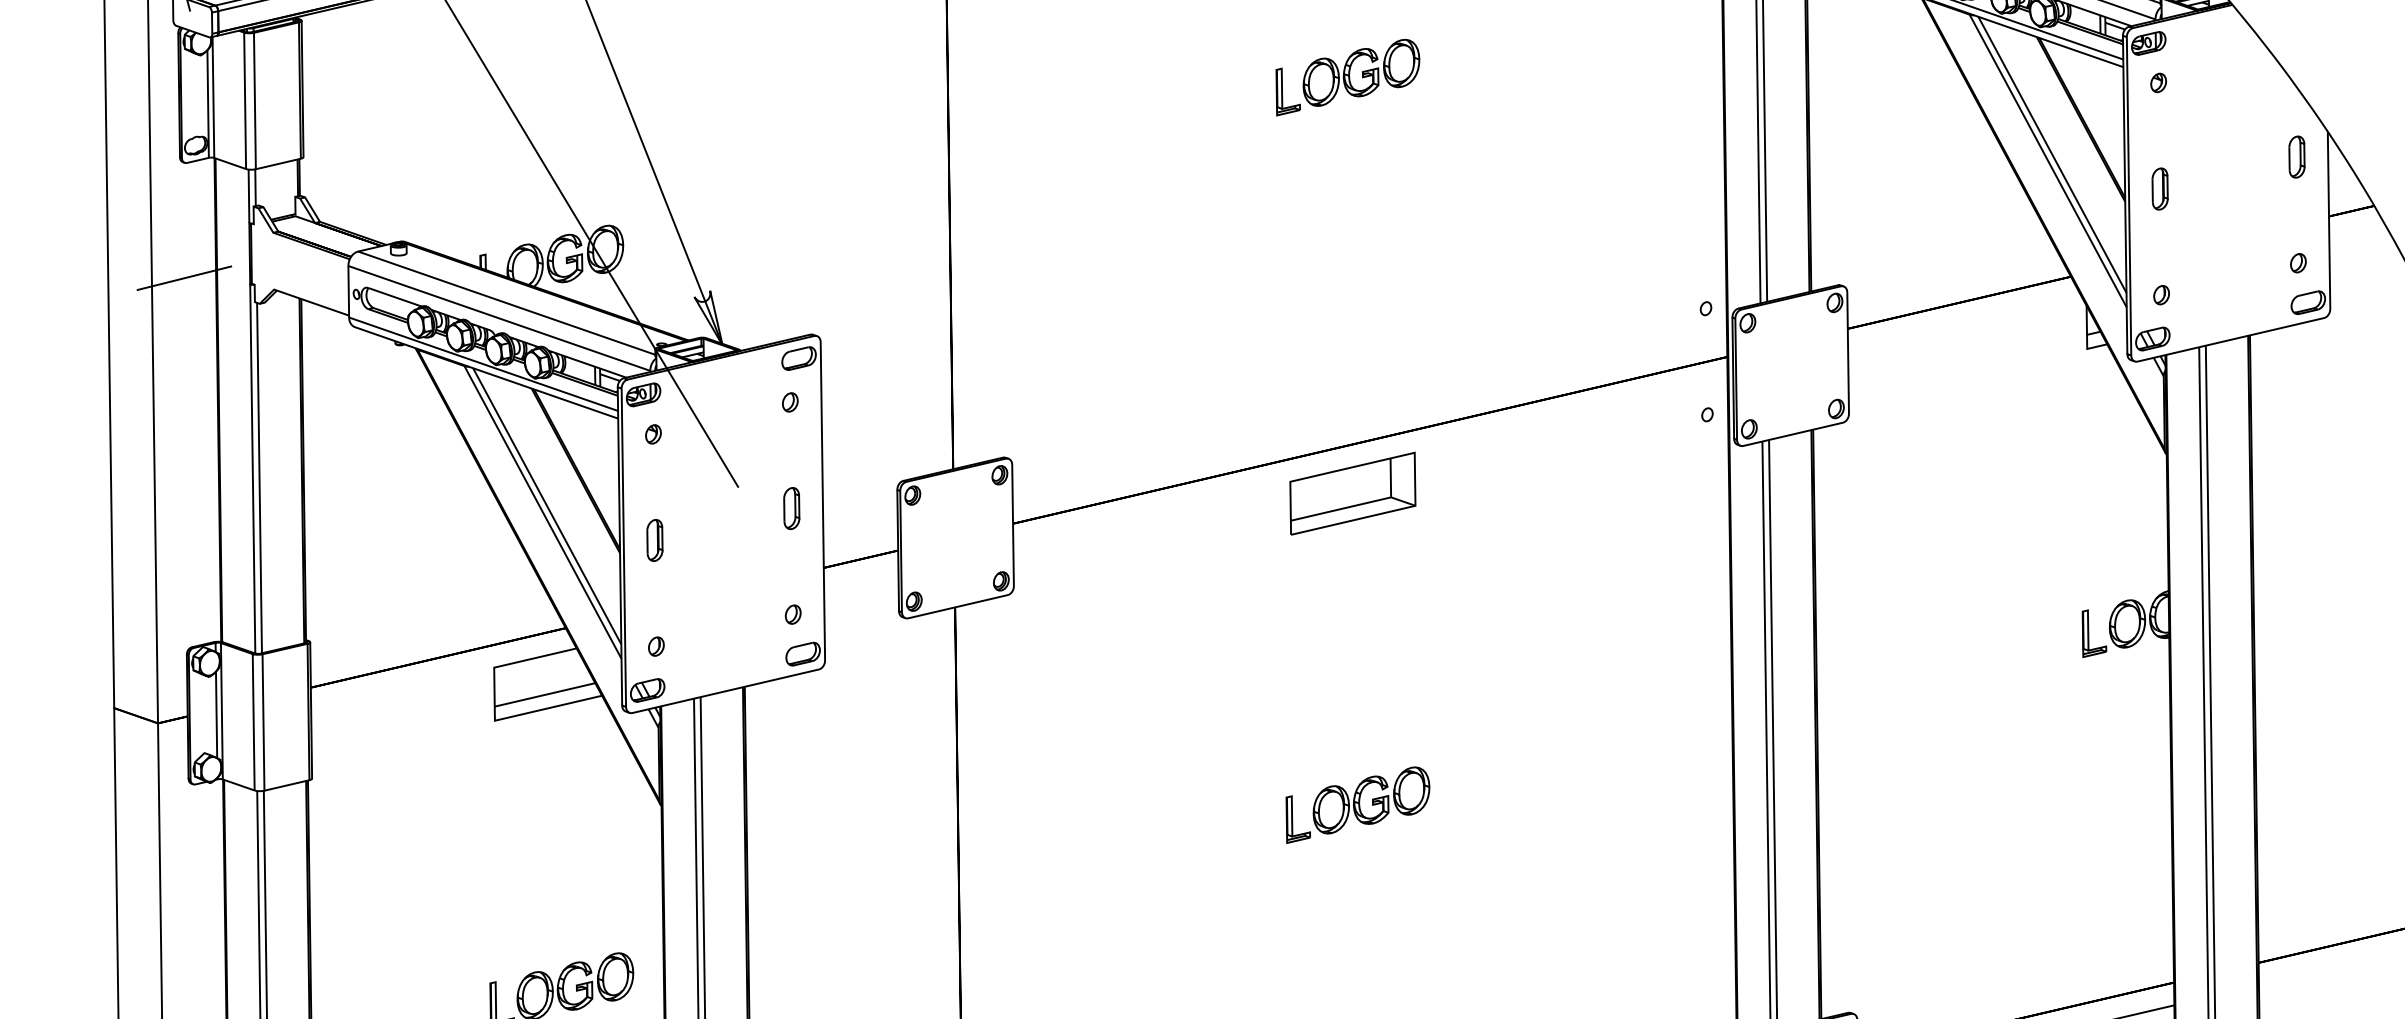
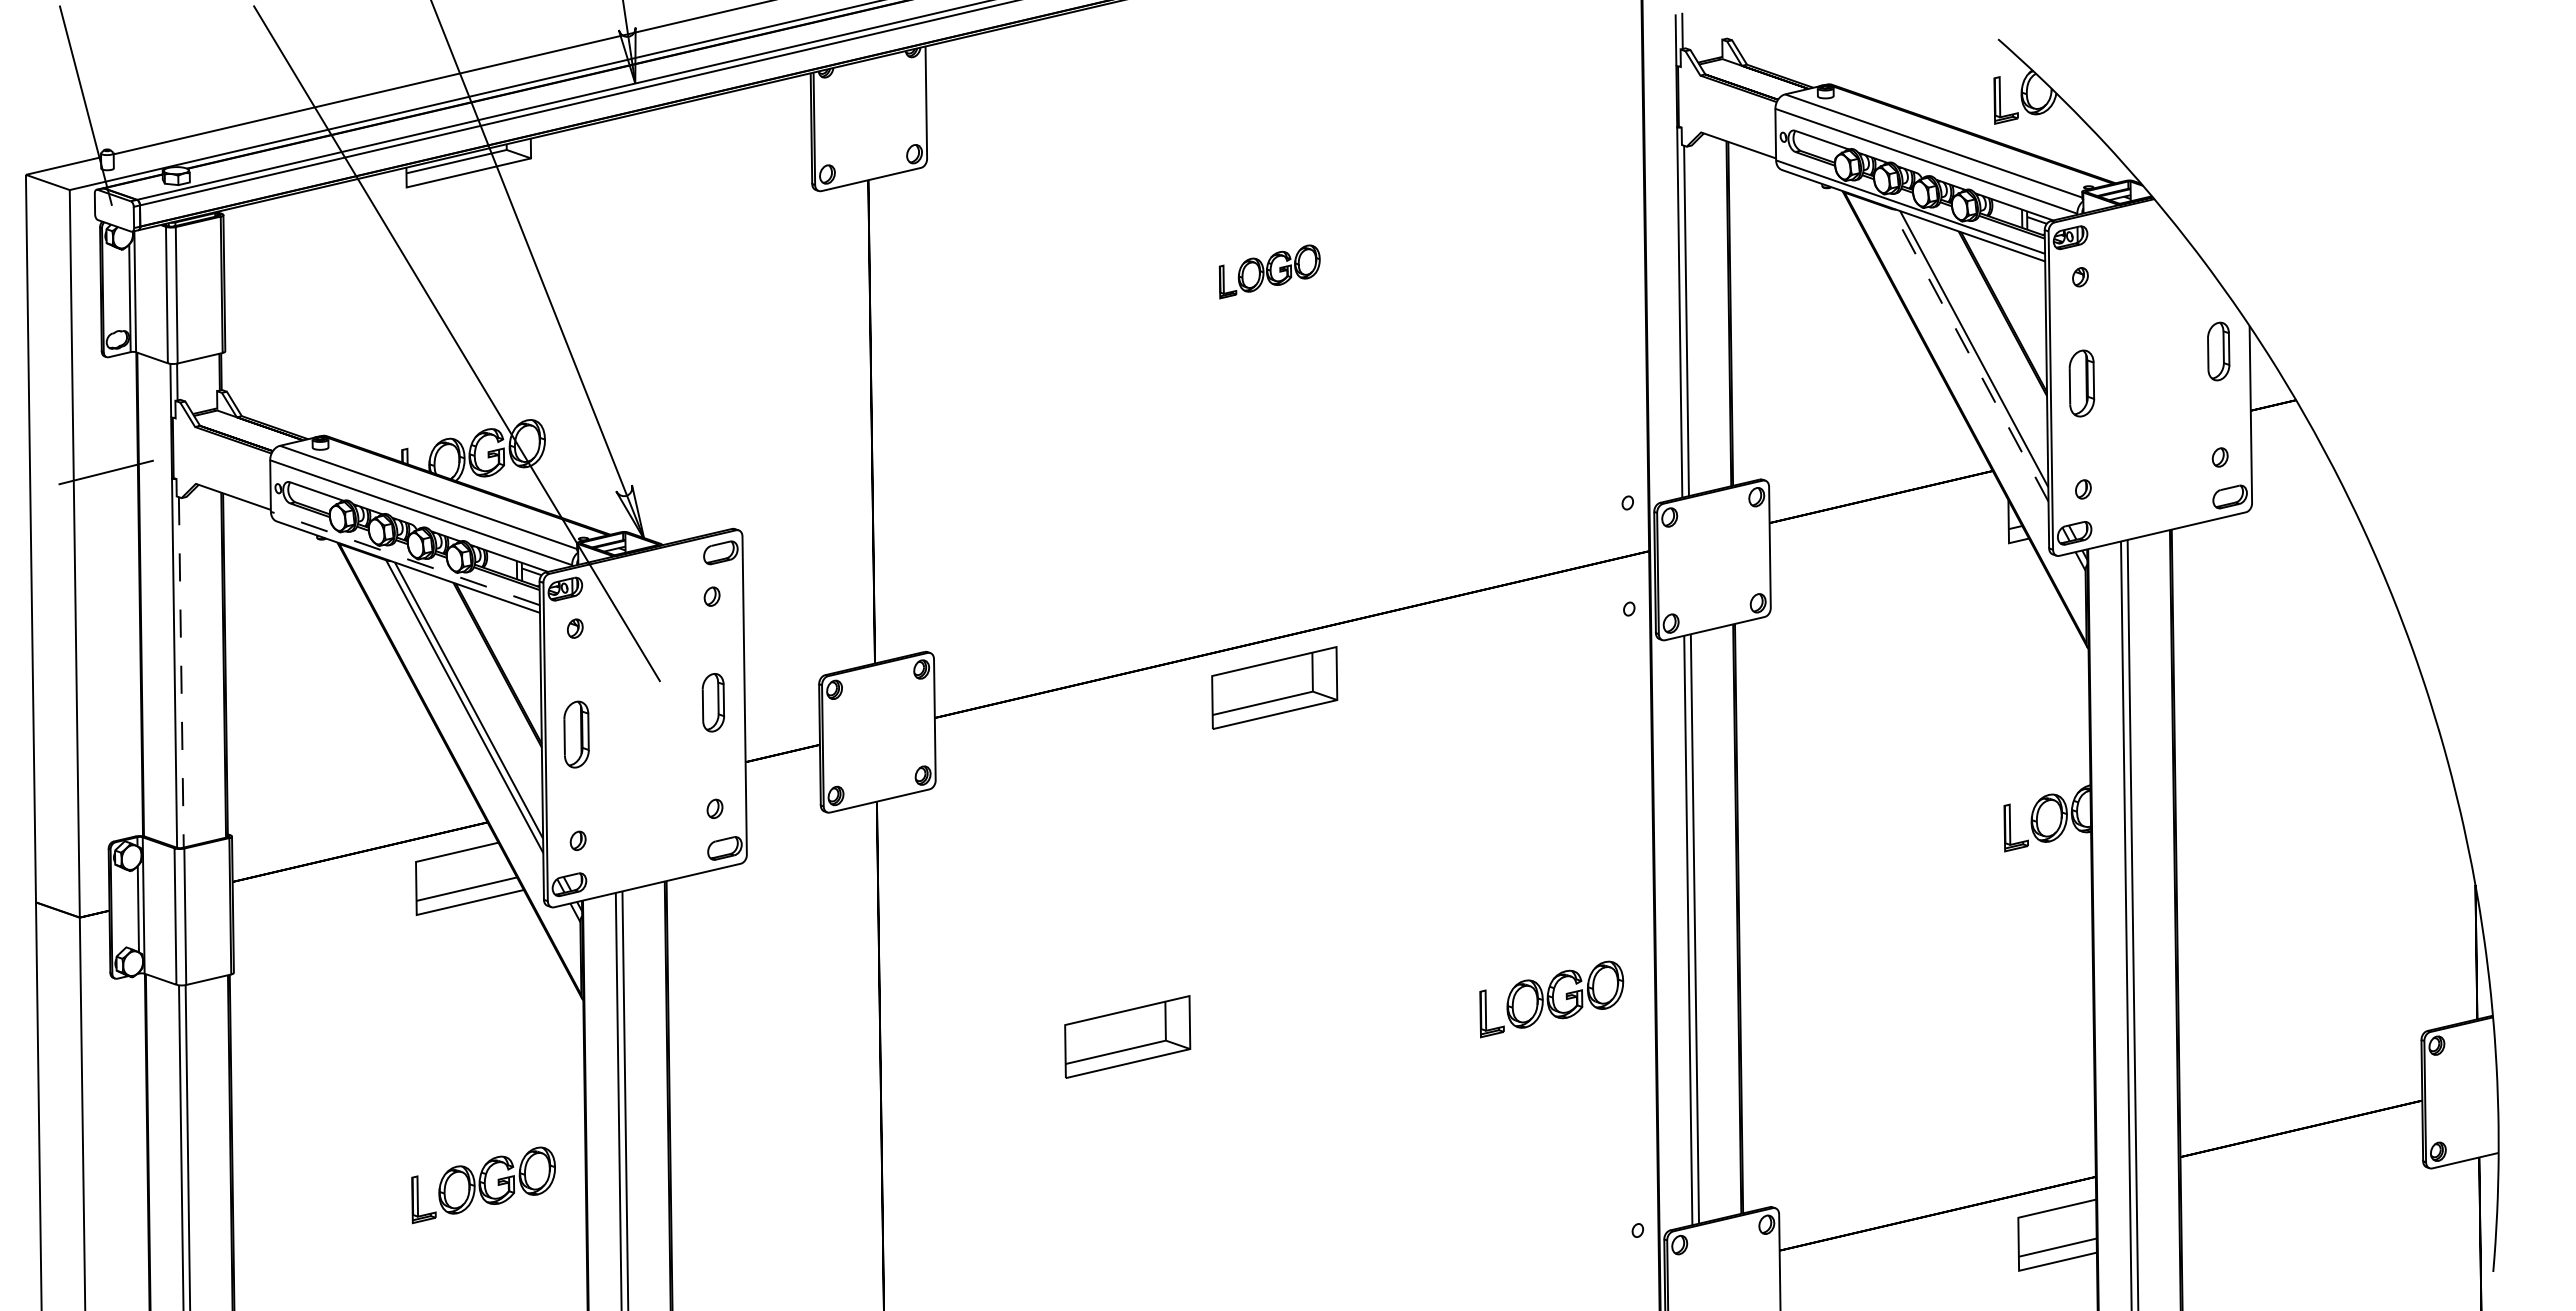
part: (1347, 77) -> (1269, 271), size x0.7
part: (2296, 156) -> (2218, 350), size x1.4
line: (2047, 160) -> (1969, 354), solid -> dashed
part: (2159, 188) -> (2081, 382), size x1.6
line: (482, 364) -> (404, 558), solid -> dashed
line: (259, 478) -> (181, 672), solid -> dashed
part: (791, 508) -> (713, 702), size x1.4
part: (654, 540) -> (576, 734), size x1.6
part: (1357, 805) -> (1551, 999), moved
part: (1205, 842) -> (1127, 1036), added

